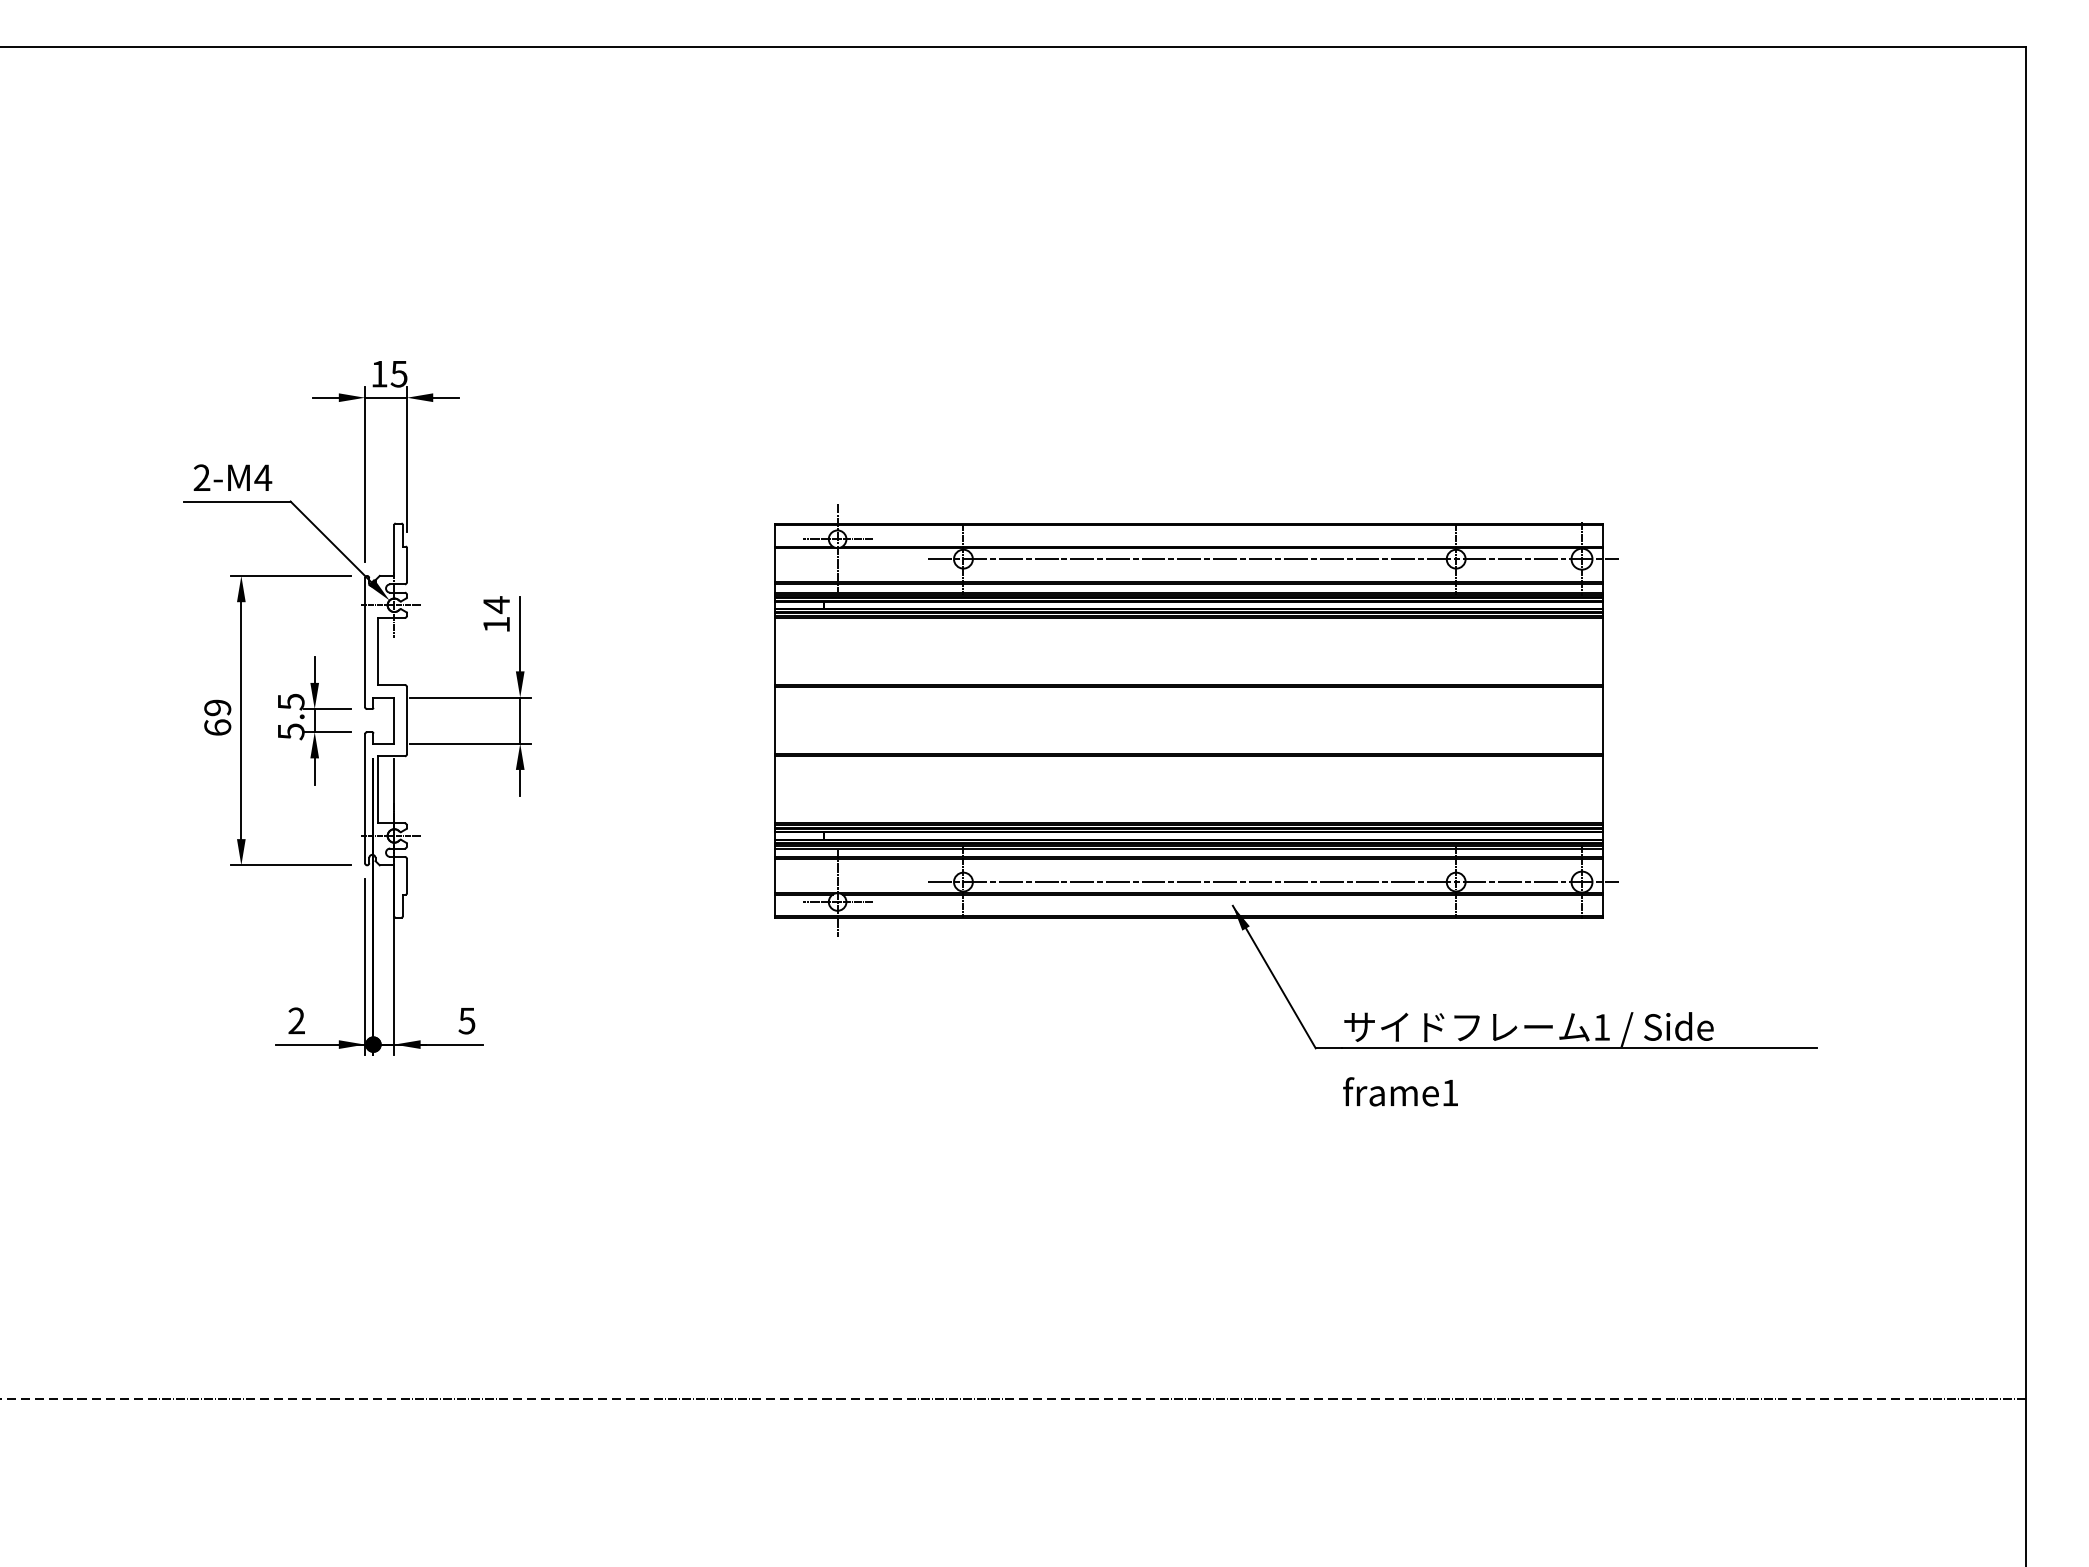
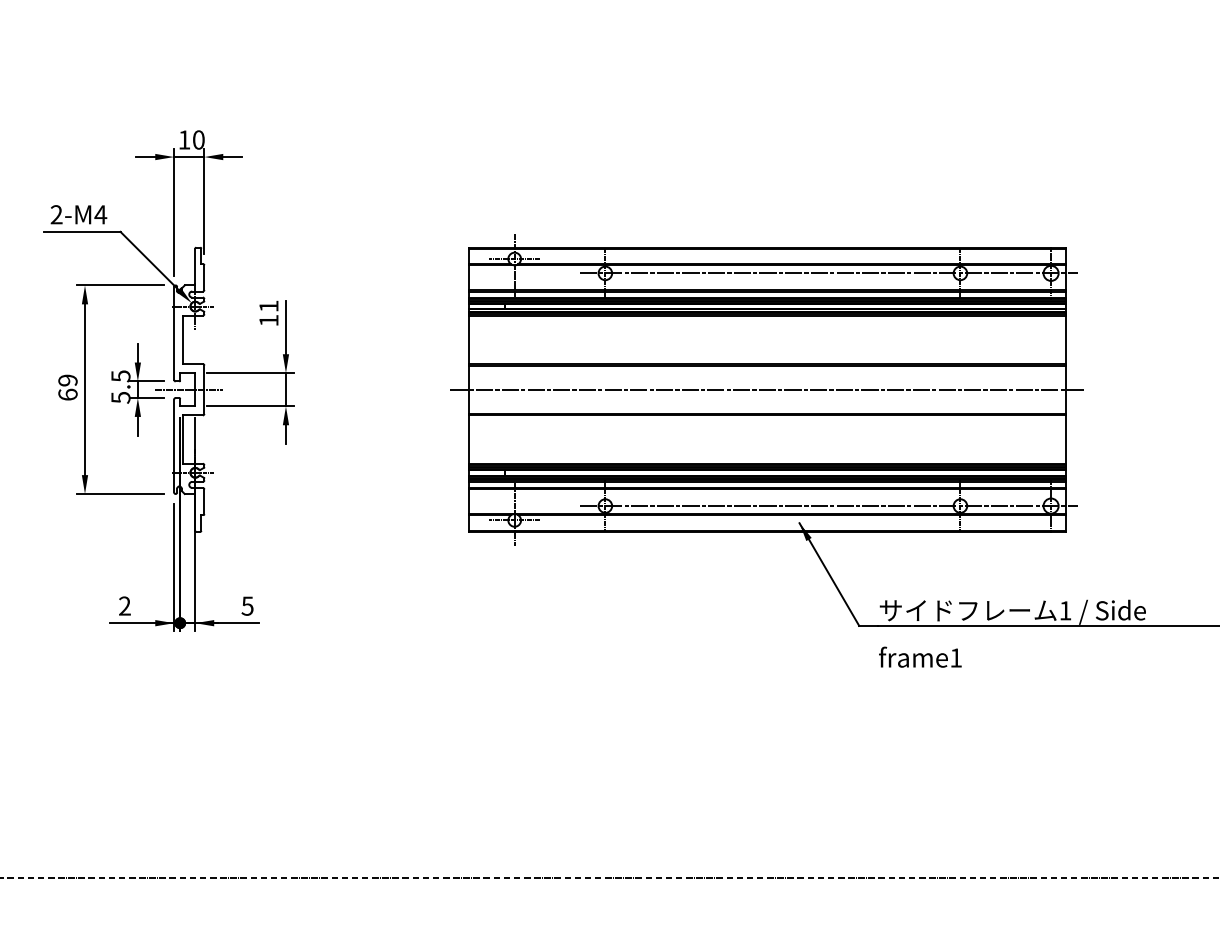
text: (398, 373) -> (198, 139), 15 -> 10
text: (496, 605) -> (268, 306), 14 -> 11
line: (385, 720) -> (188, 389), added
line: (1188, 720) -> (767, 389), added

